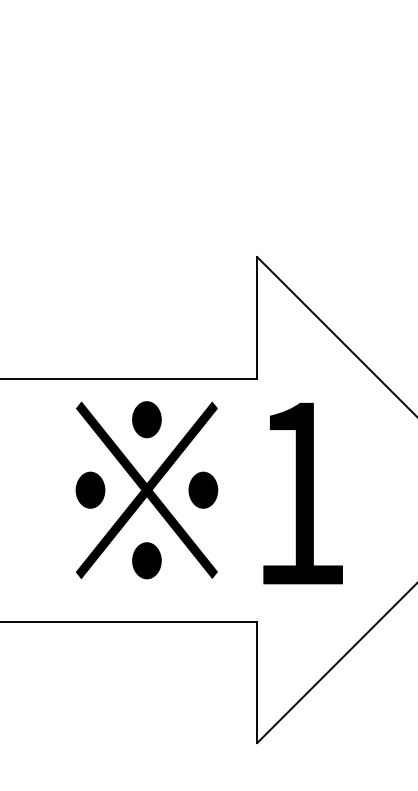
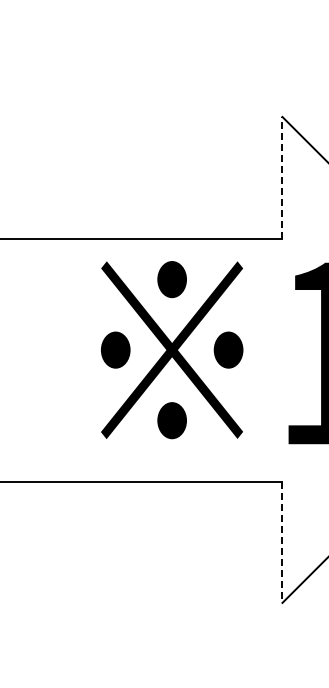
line: (257, 317) -> (282, 177), solid -> dashed
line: (257, 682) -> (282, 542), solid -> dashed

